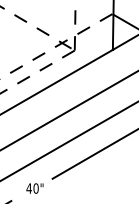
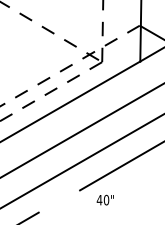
text: (34, 187) -> (104, 199), moved

